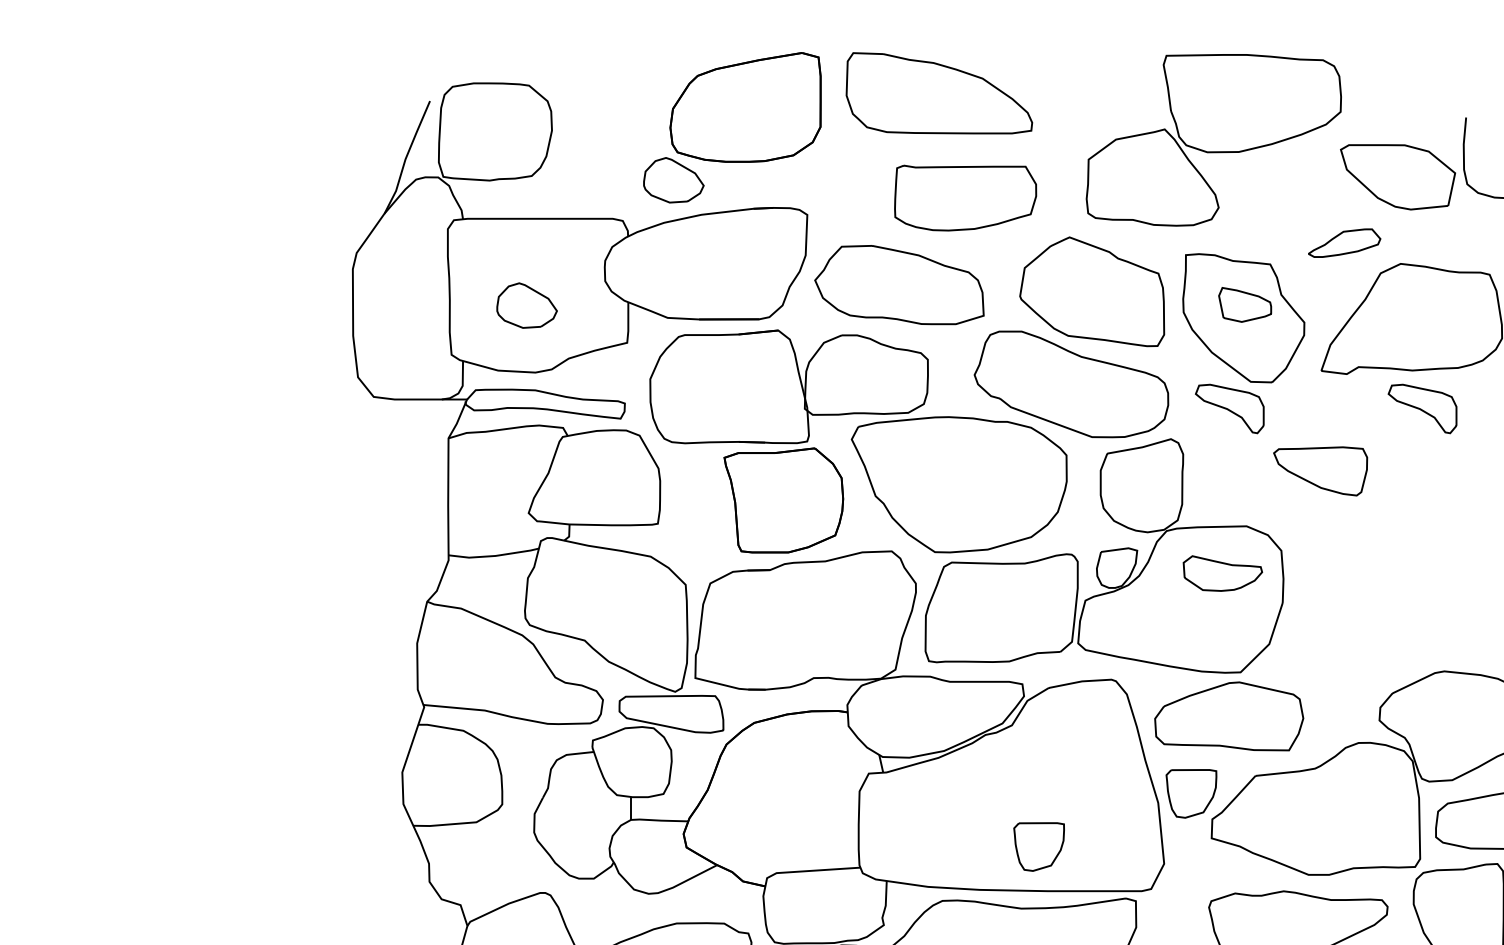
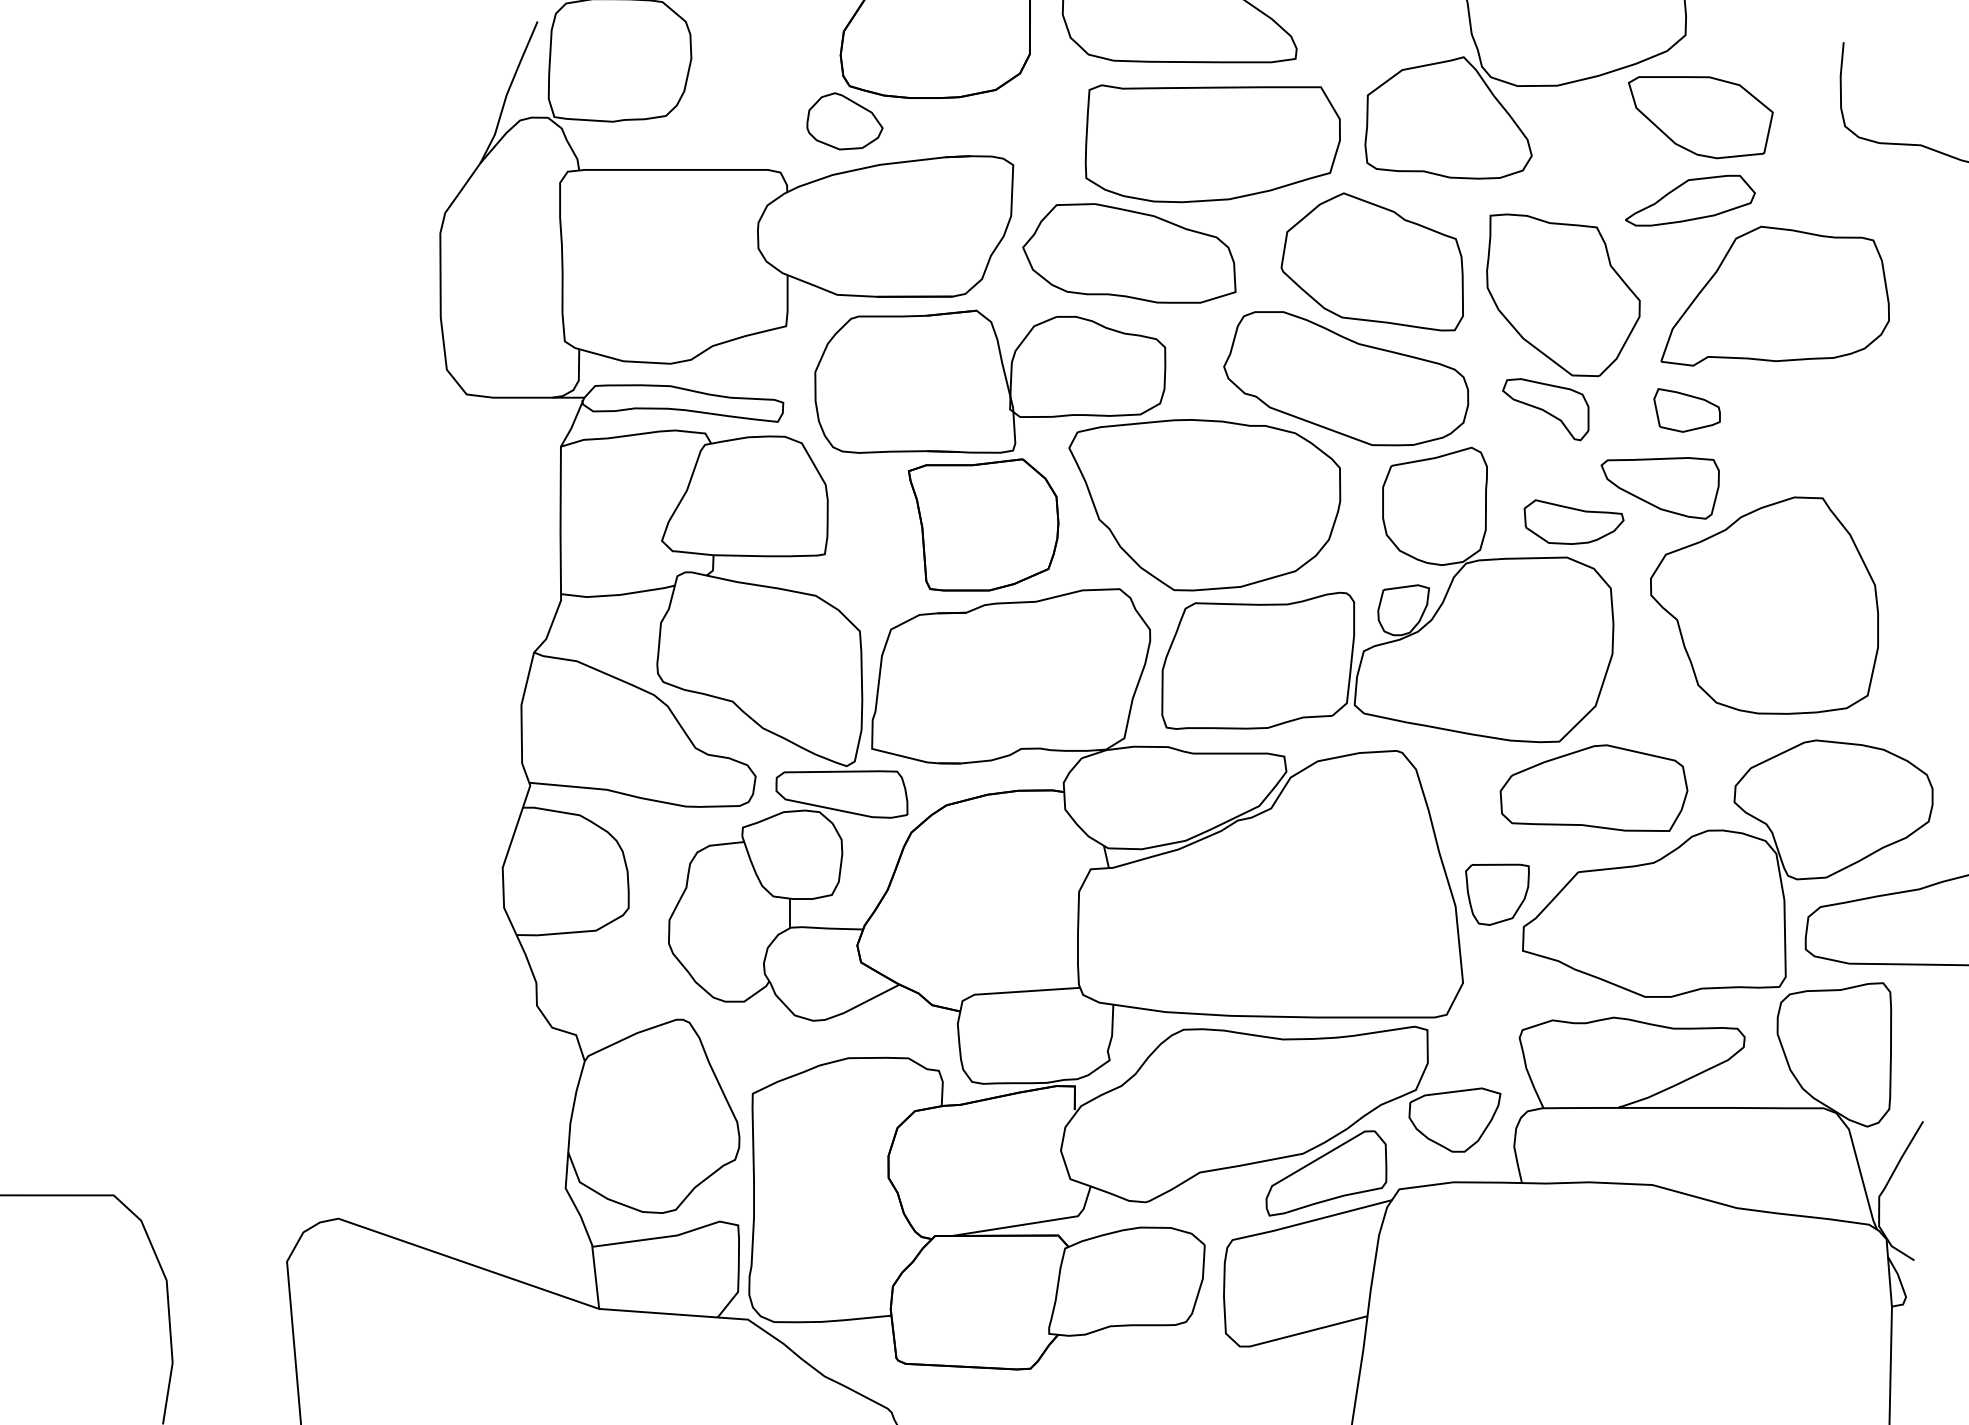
part: (1397, 177) -> (1700, 117), moved
part: (965, 197) -> (1212, 143), size x1.43
part: (1344, 243) -> (1690, 200), size x1.43
part: (1244, 304) -> (1686, 410), moved
part: (526, 305) -> (659, 279), removed
part: (1422, 408) -> (1788, 409), removed
part: (1403, 564) -> (1764, 605), added
part: (1222, 573) -> (1573, 521), moved
part: (1228, 715) -> (1593, 787), moved
part: (1039, 846) -> (1305, 961), removed

